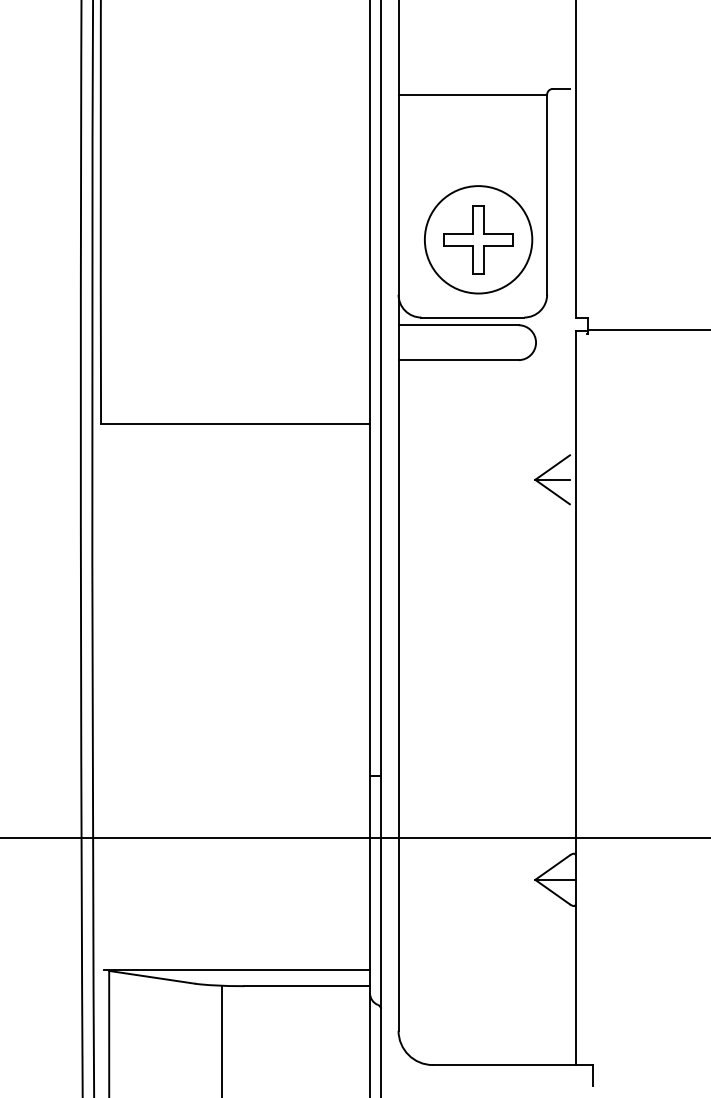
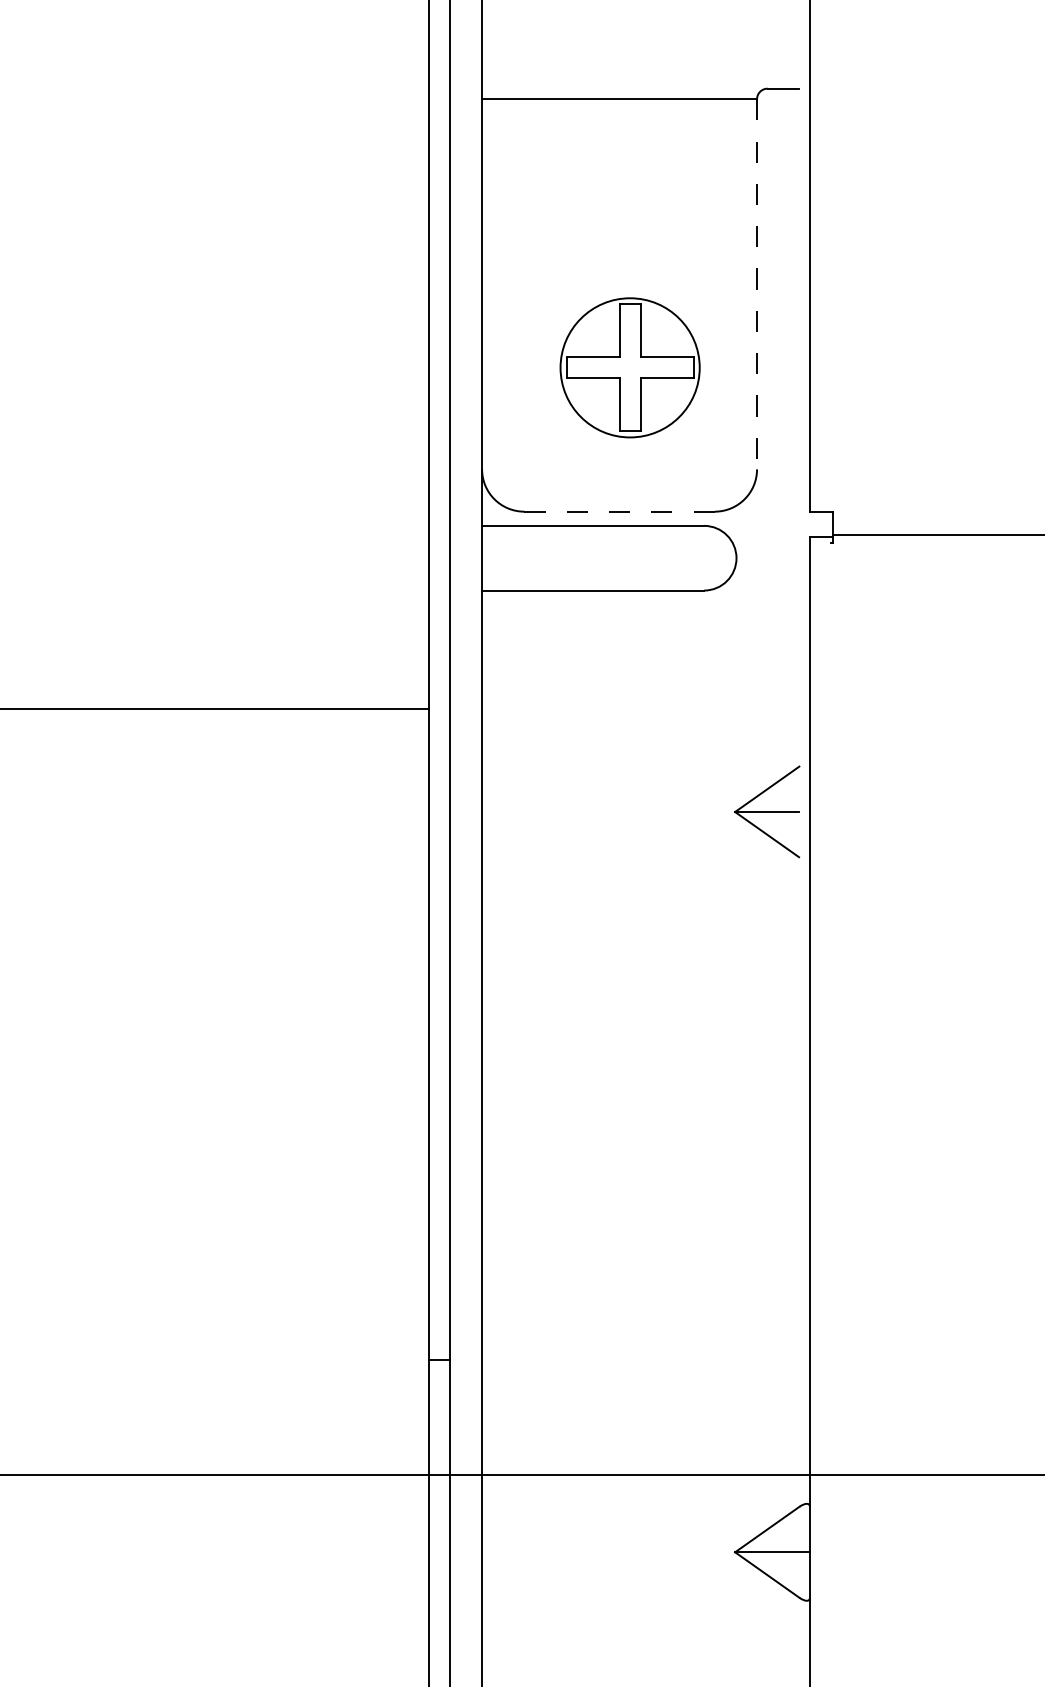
line: (547, 195) -> (757, 285), solid -> dashed
circle: (478, 239) -> (630, 367), size x0.7
line: (473, 317) -> (620, 511), solid -> dashed

